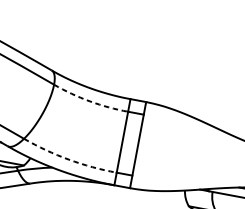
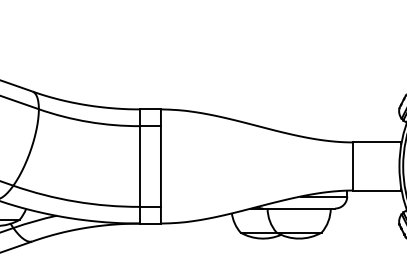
arc: (89, 101) -> (88, 122), dashed -> solid
arc: (68, 159) -> (75, 201), dashed -> solid

